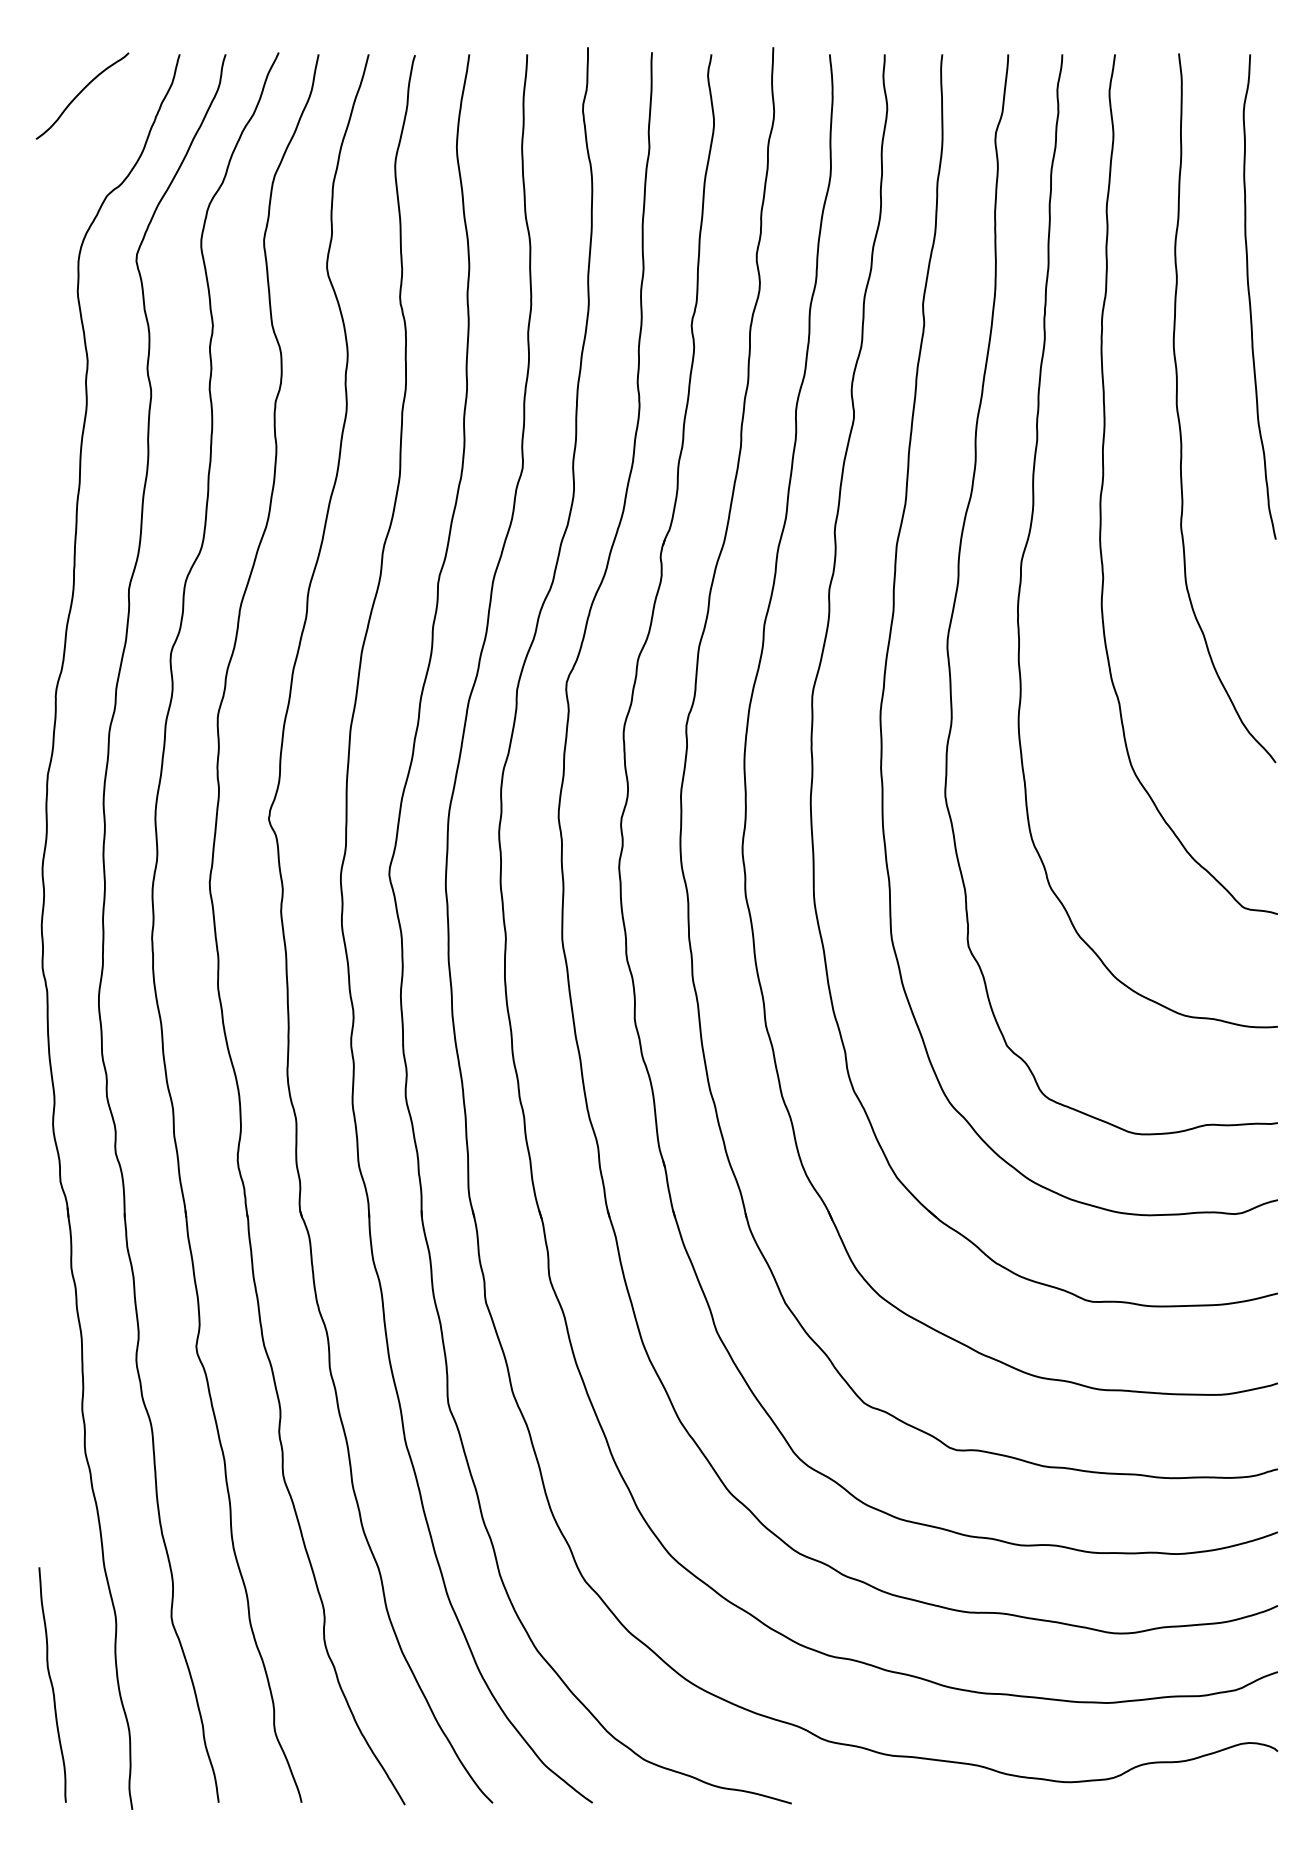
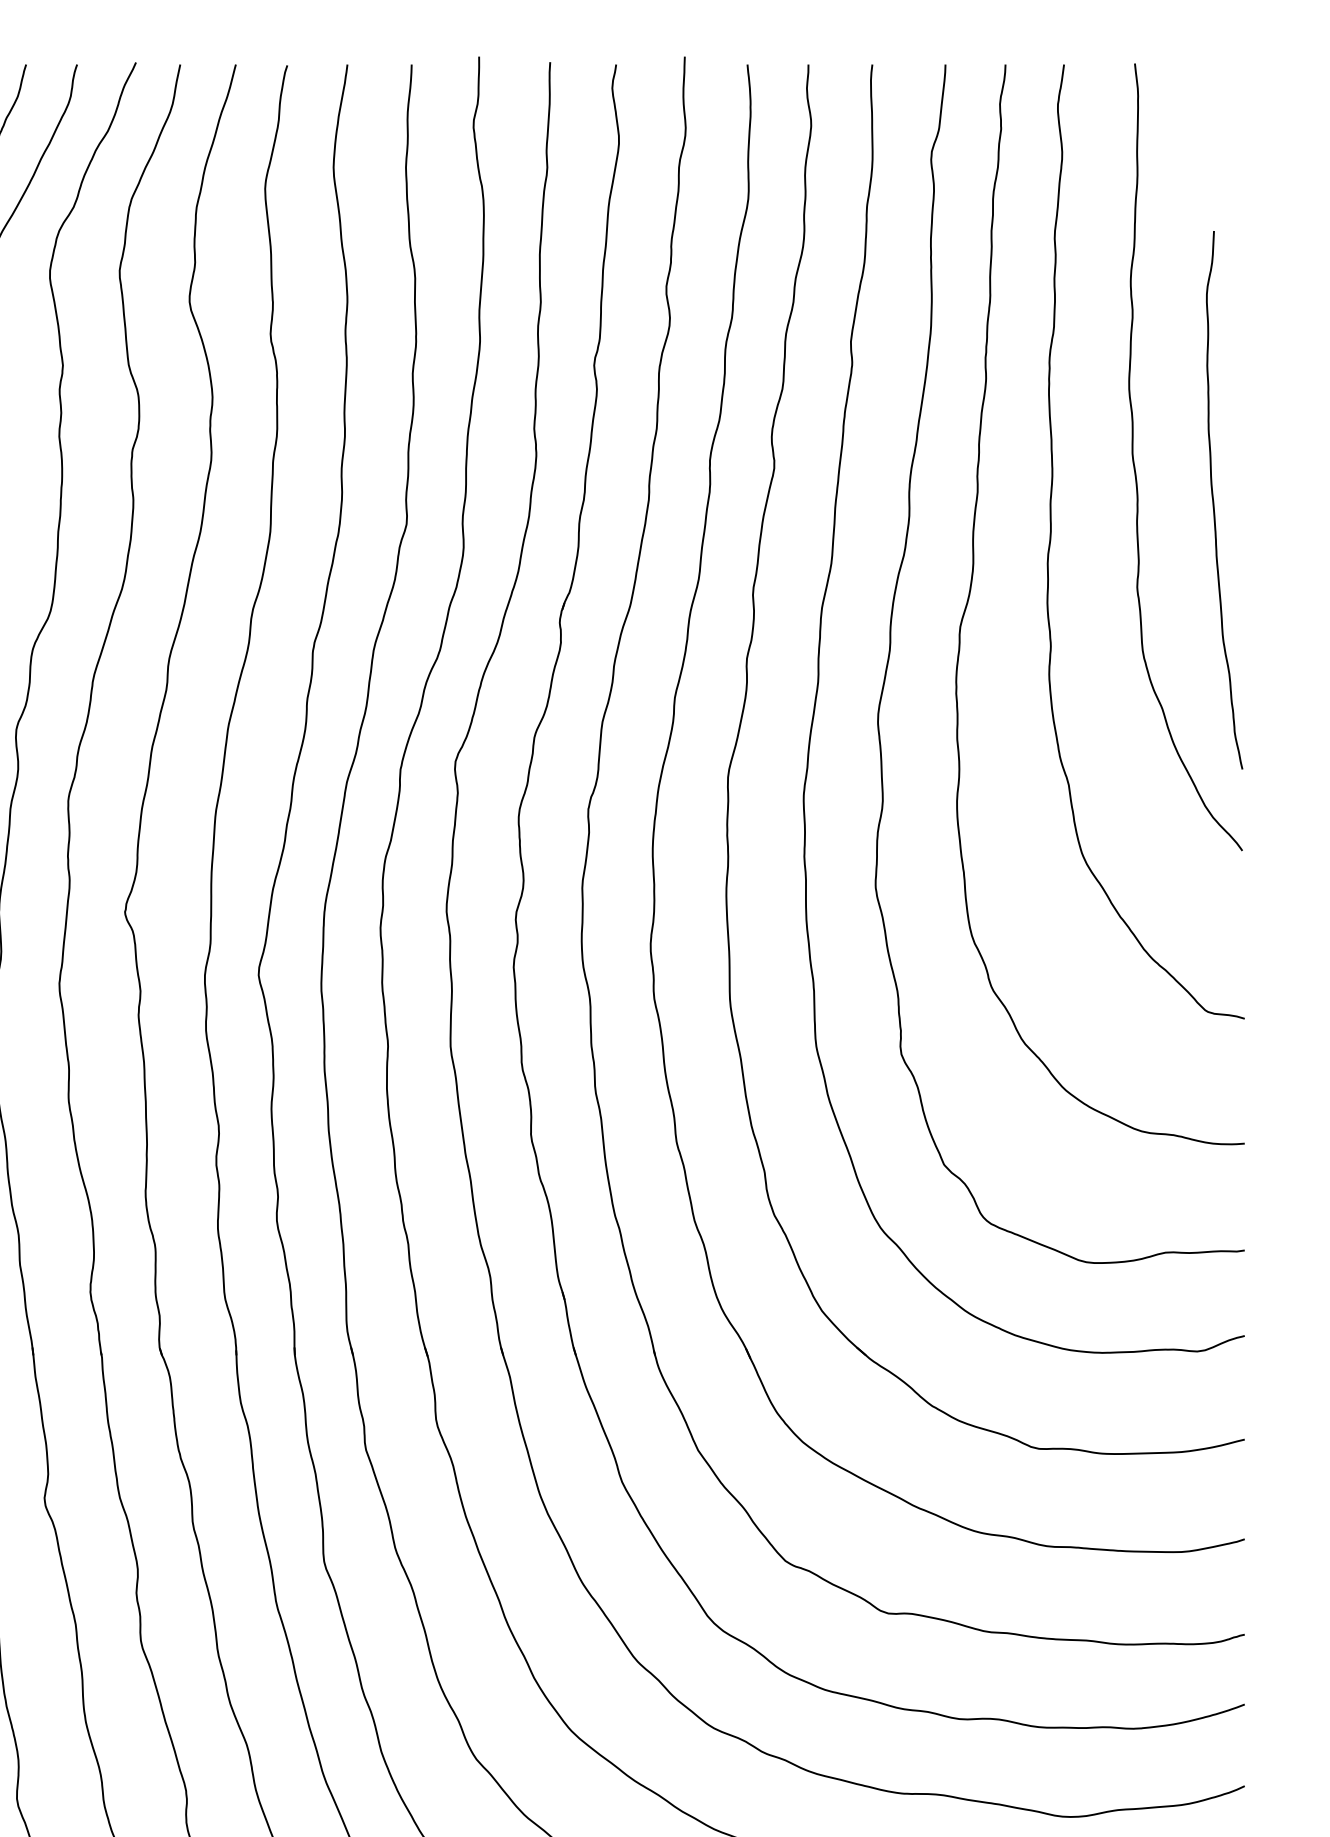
curve: (1250, 296) -> (1214, 499), moved

